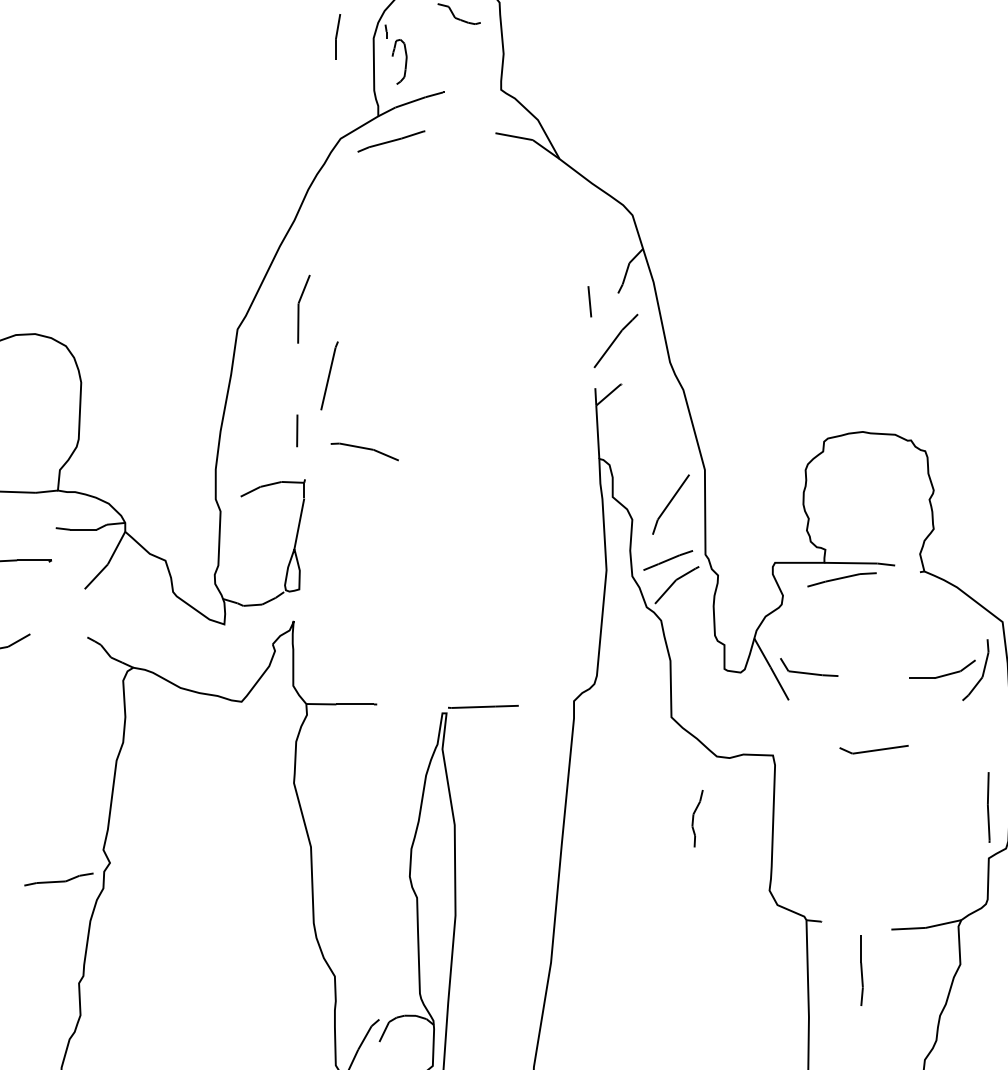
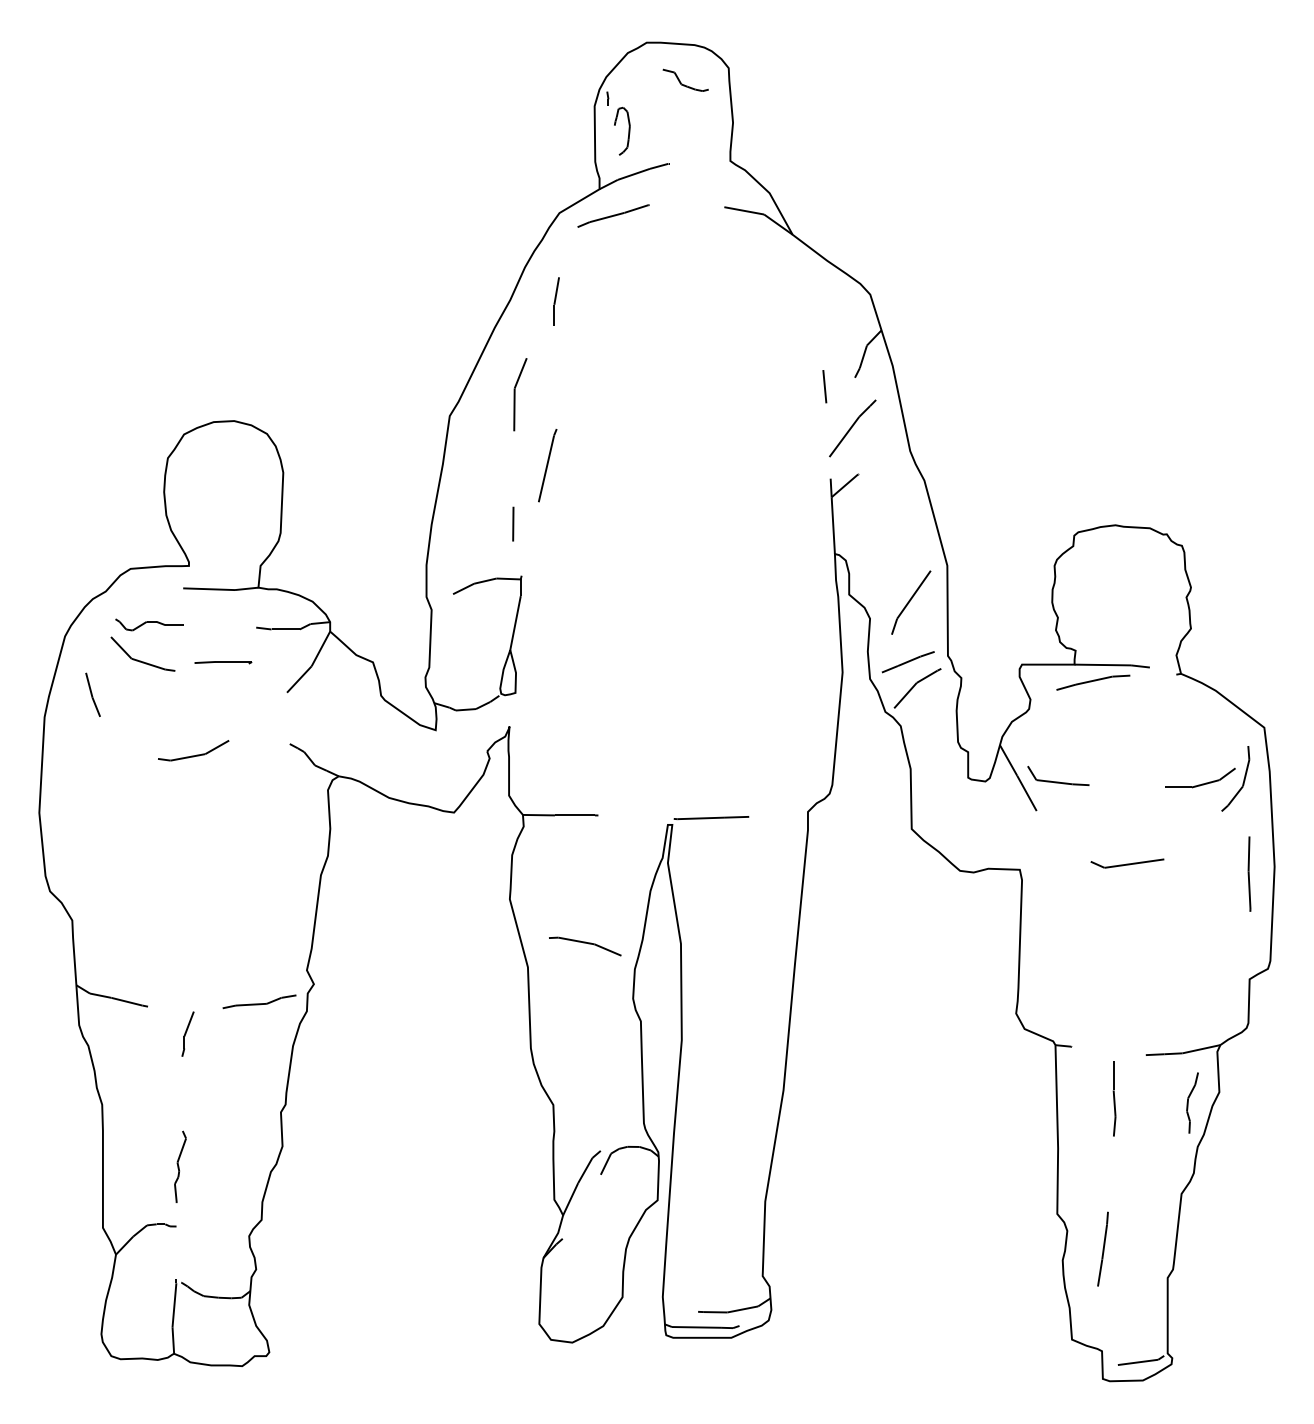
line: (336, 36) -> (555, 301), moved
line: (365, 449) -> (585, 943), moved
line: (988, 806) -> (1249, 873), moved
curve: (693, 818) -> (1188, 1102), moved

